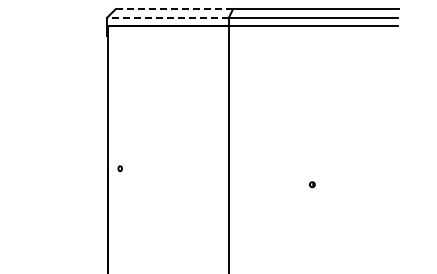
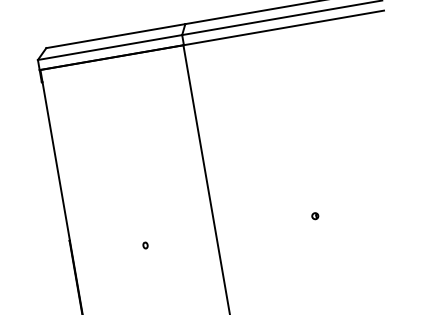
line: (174, 9) -> (115, 36), dashed -> solid
line: (168, 17) -> (110, 47), dashed -> solid
part: (119, 168) -> (144, 245), moved

